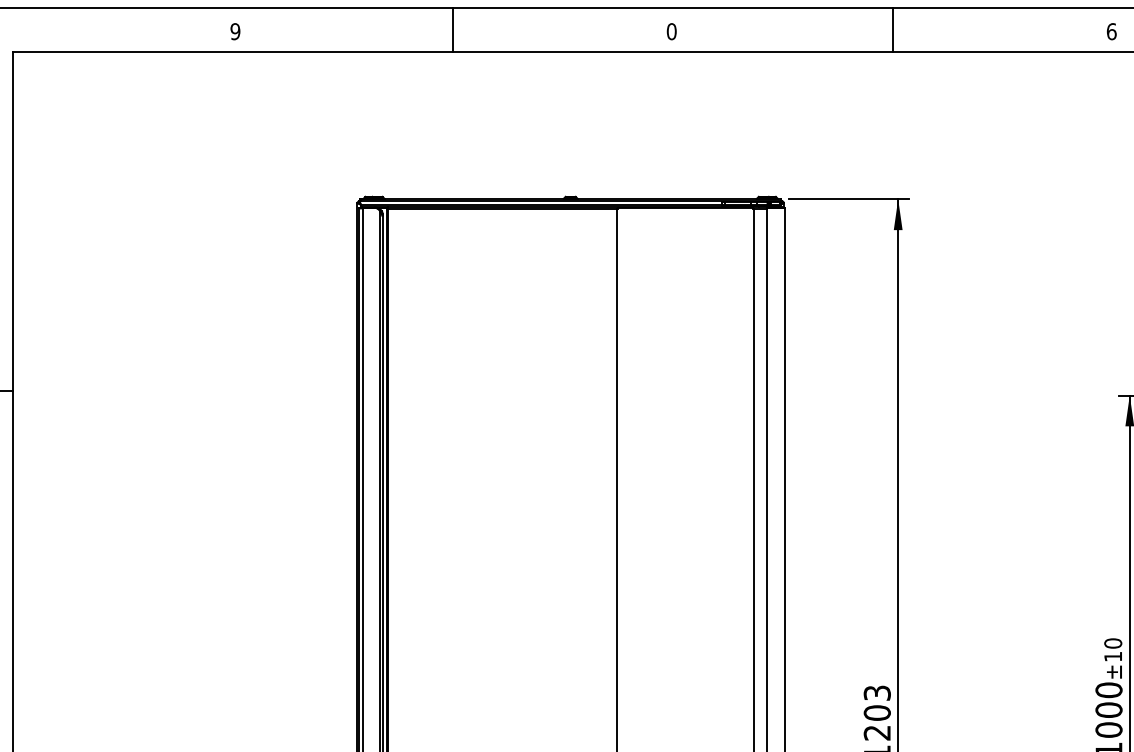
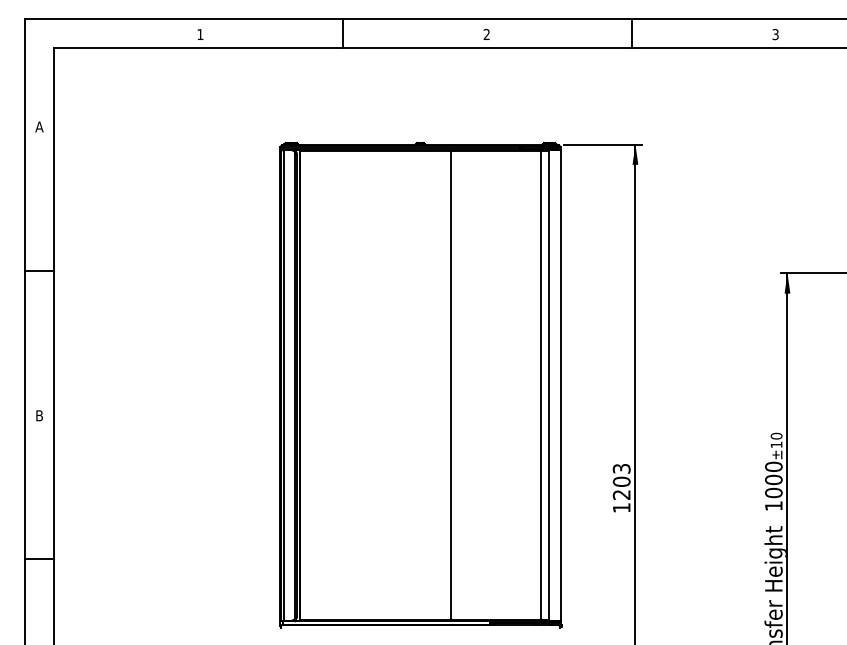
text: (235, 31) -> (200, 34), 9 -> 1
text: (671, 31) -> (486, 34), 0 -> 2
text: (1111, 31) -> (775, 34), 6 -> 3

